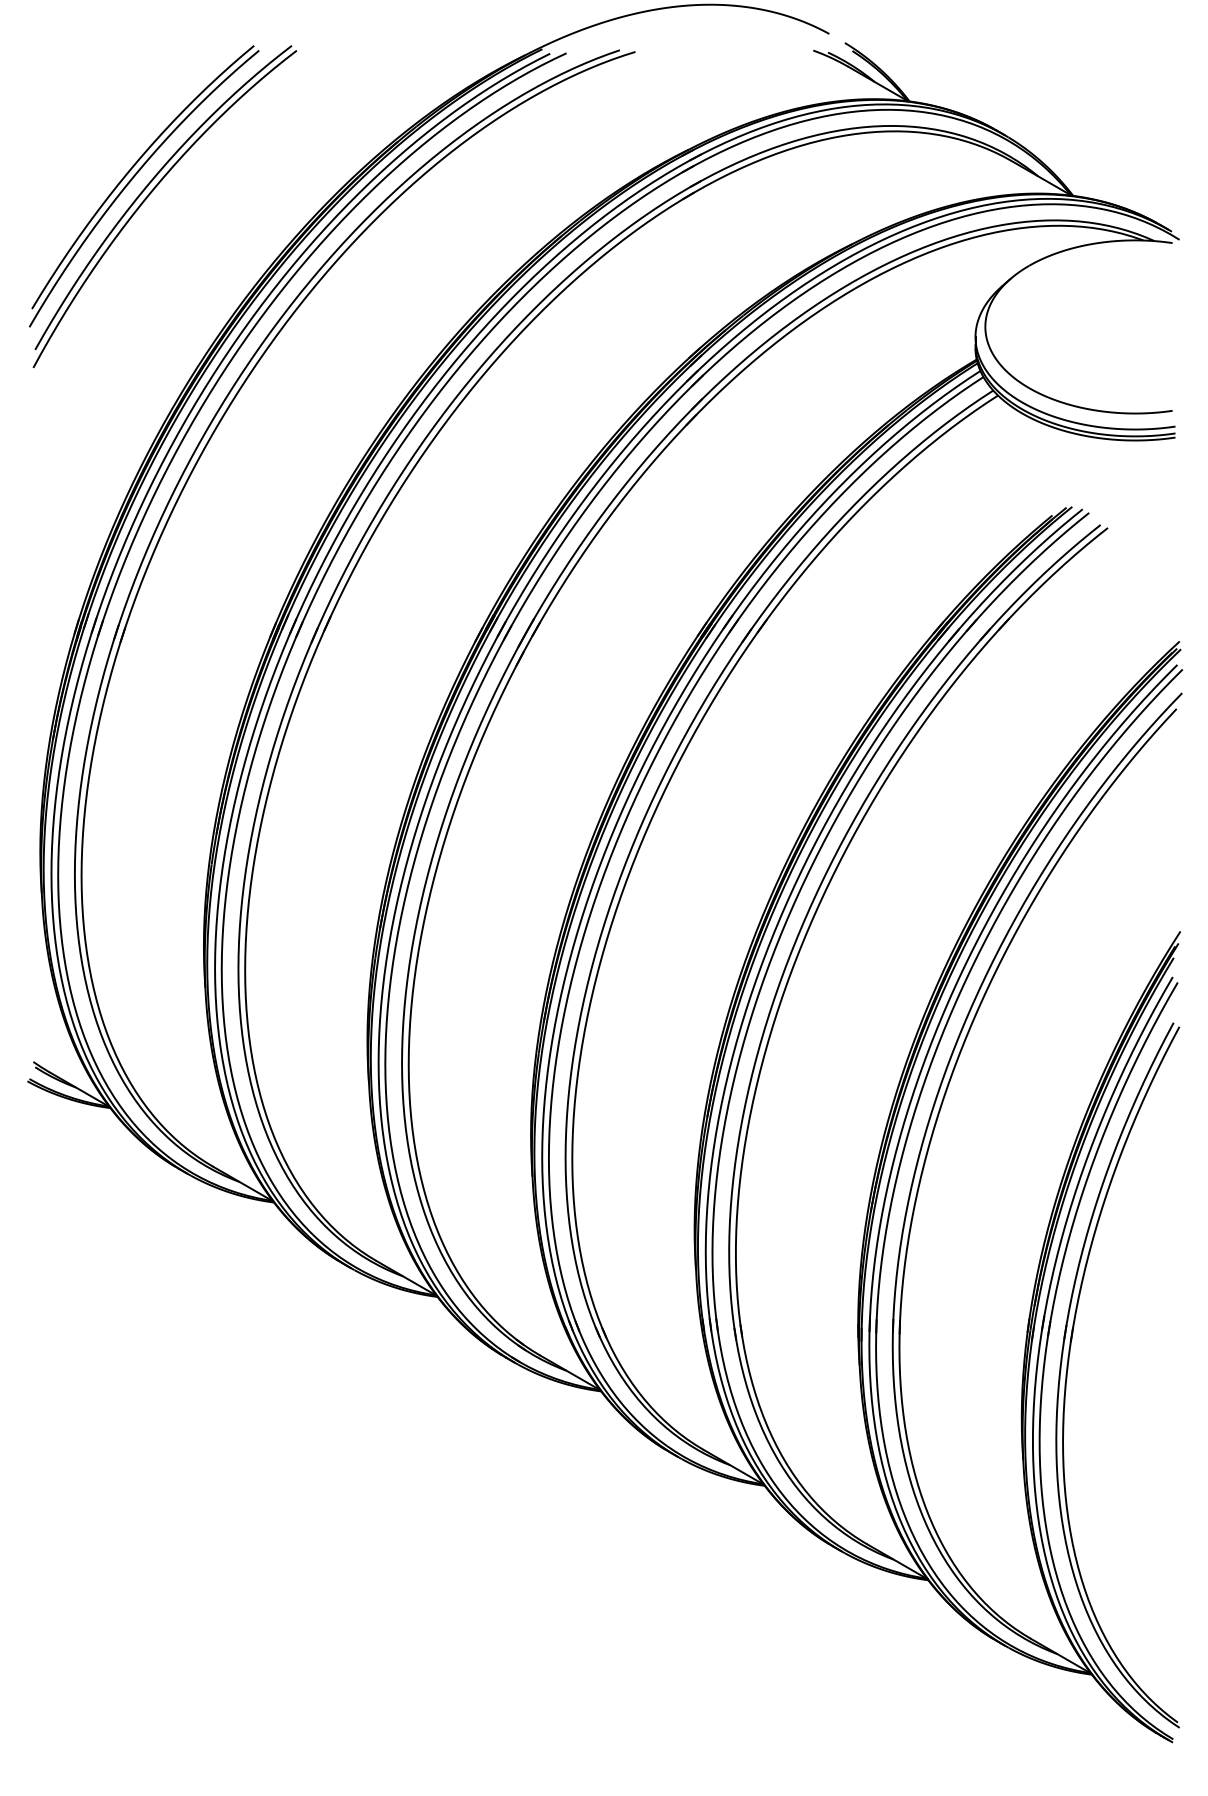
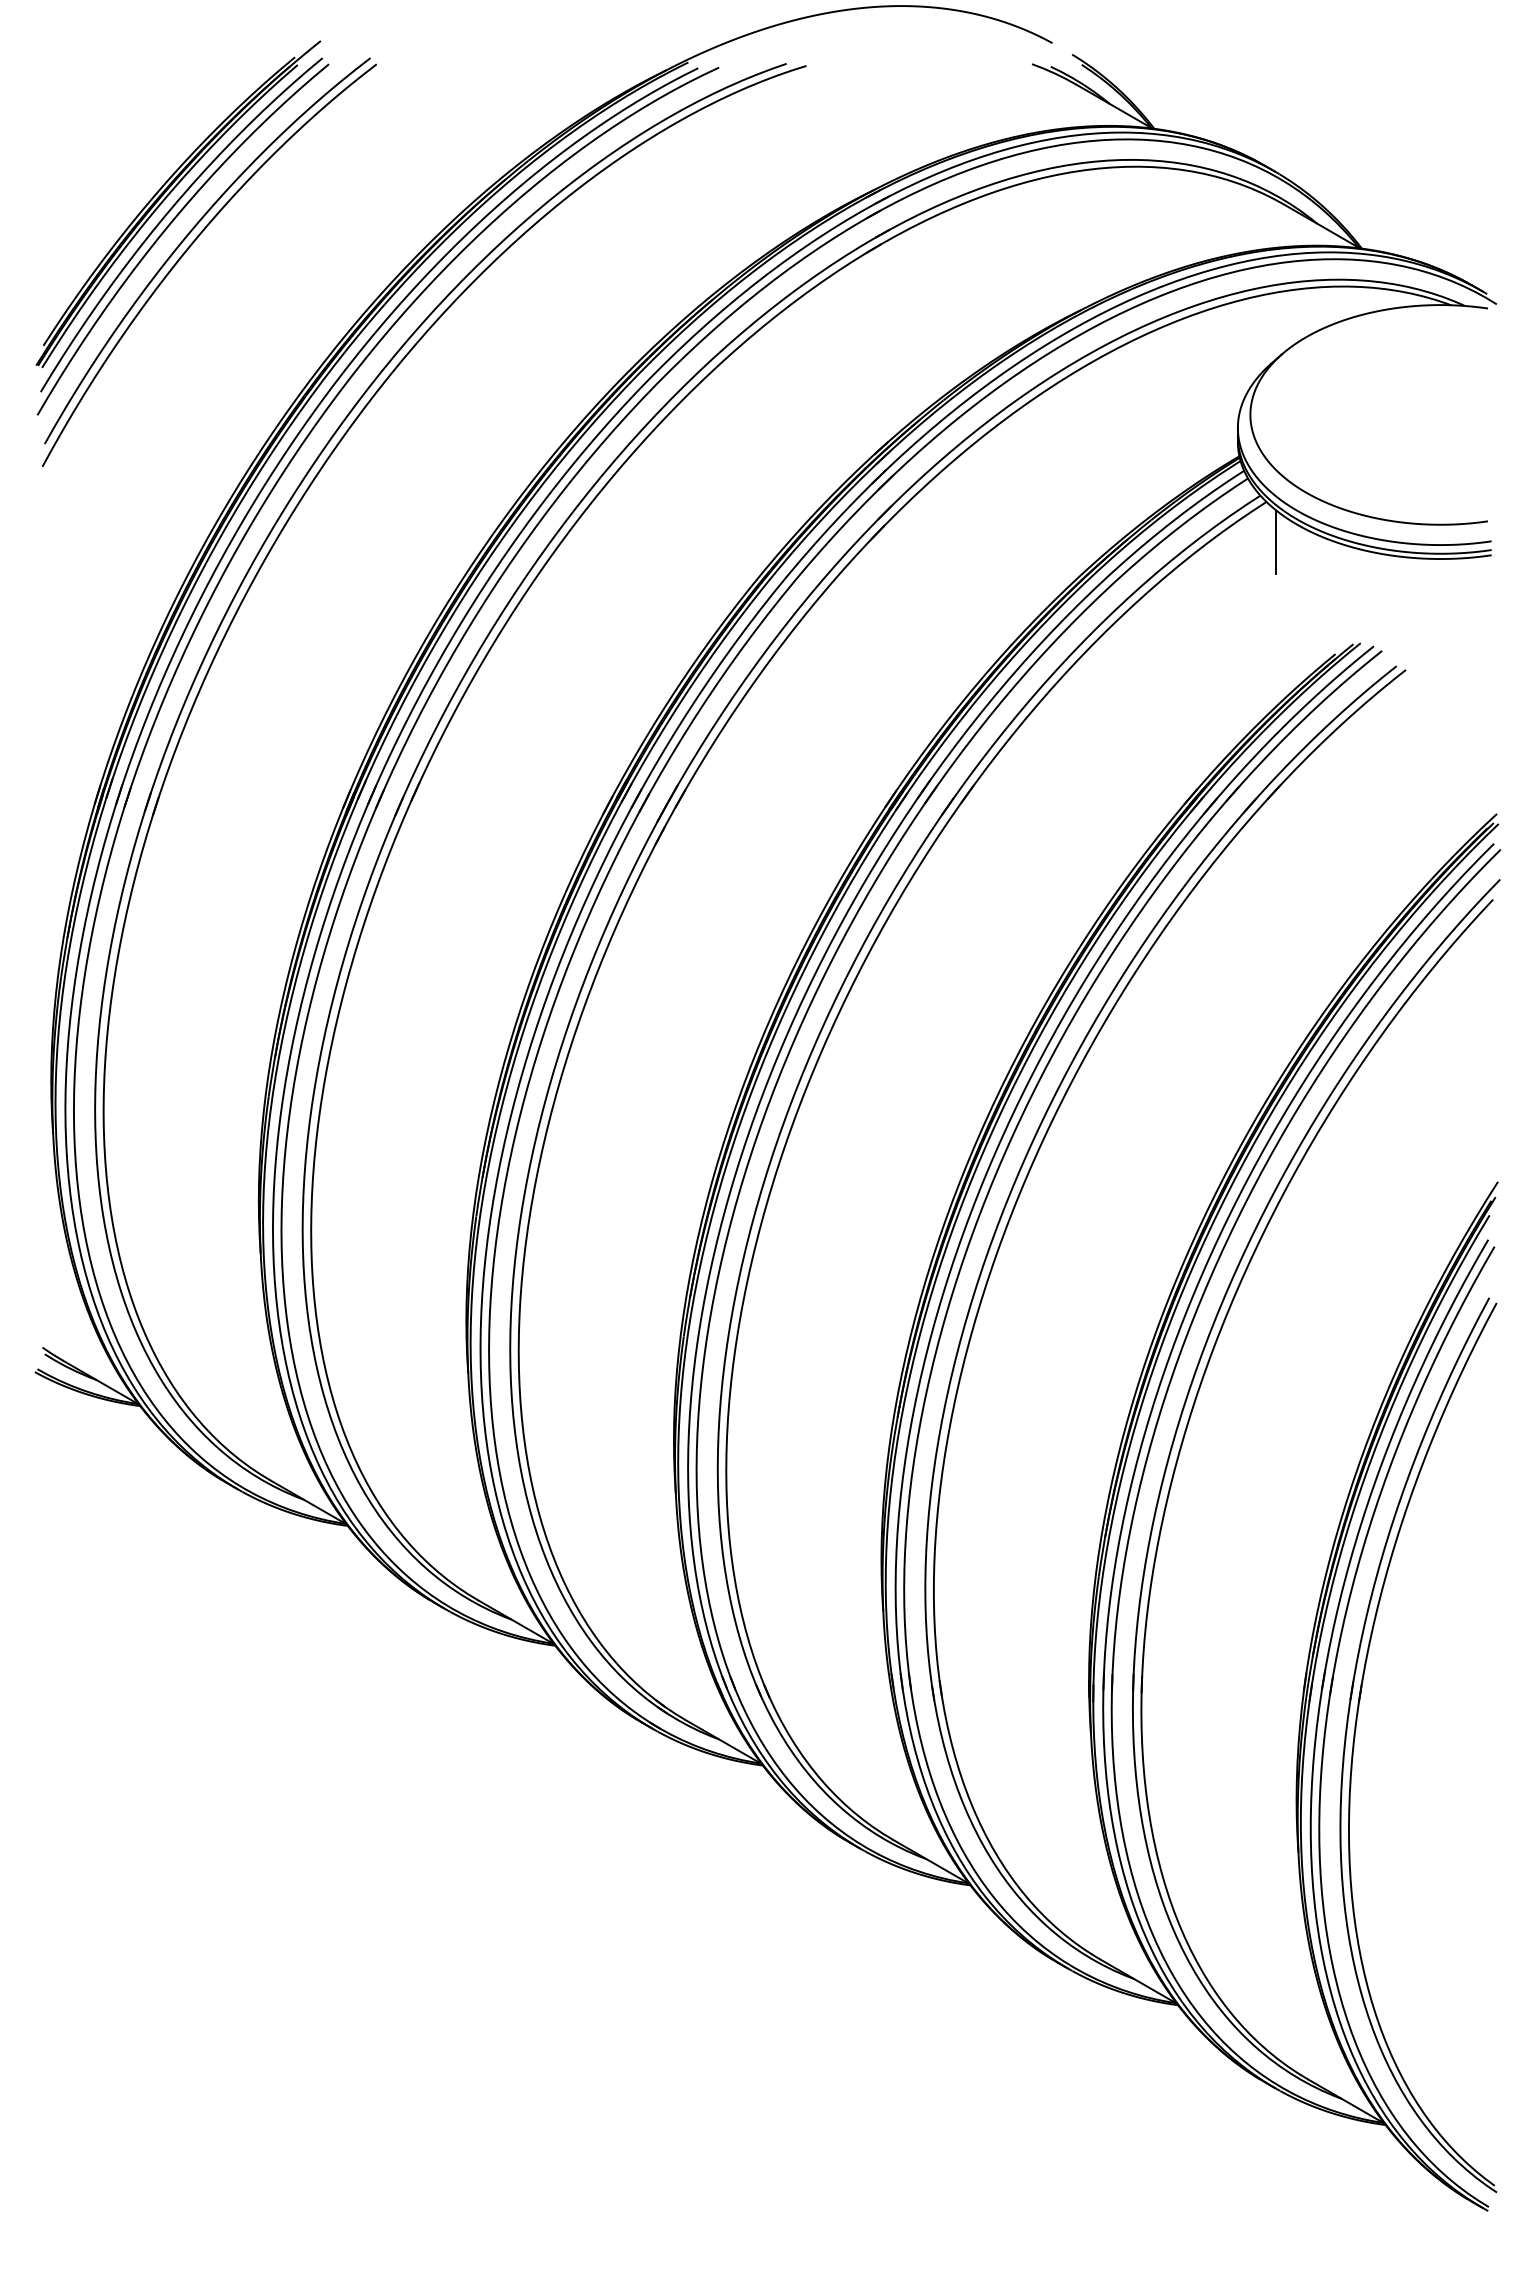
part: (132, 154) -> (168, 196), added
line: (1005, 427) -> (1276, 542), added

